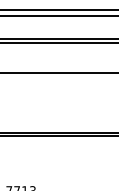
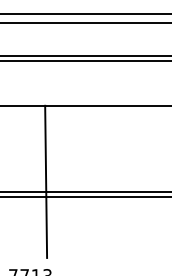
line: (31, 125) -> (45, 181), added

